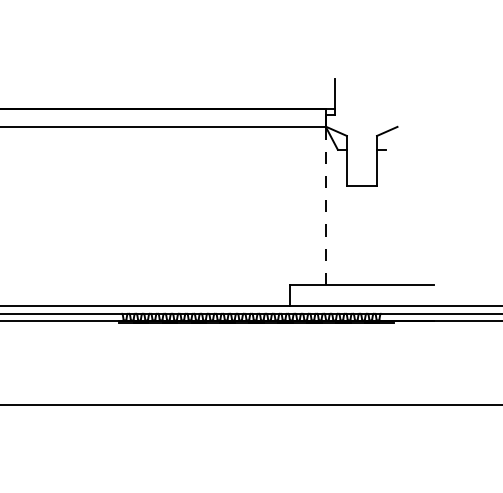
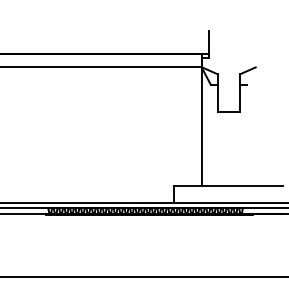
line: (325, 205) -> (201, 126), dashed -> solid

